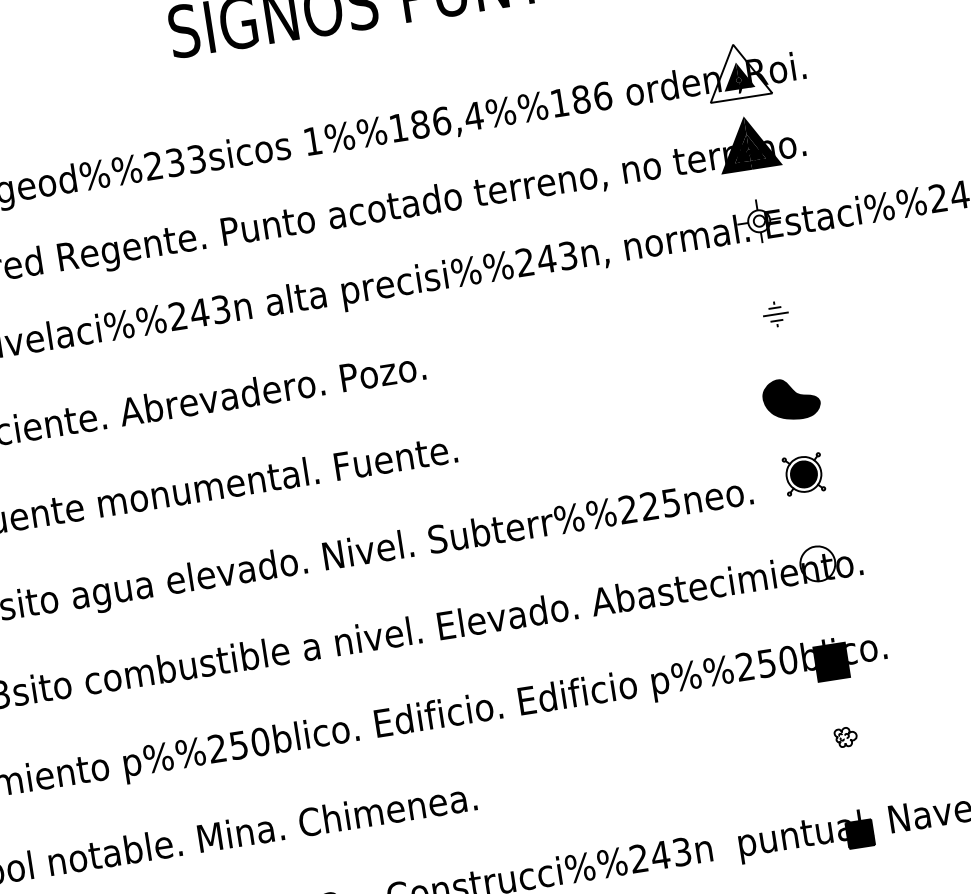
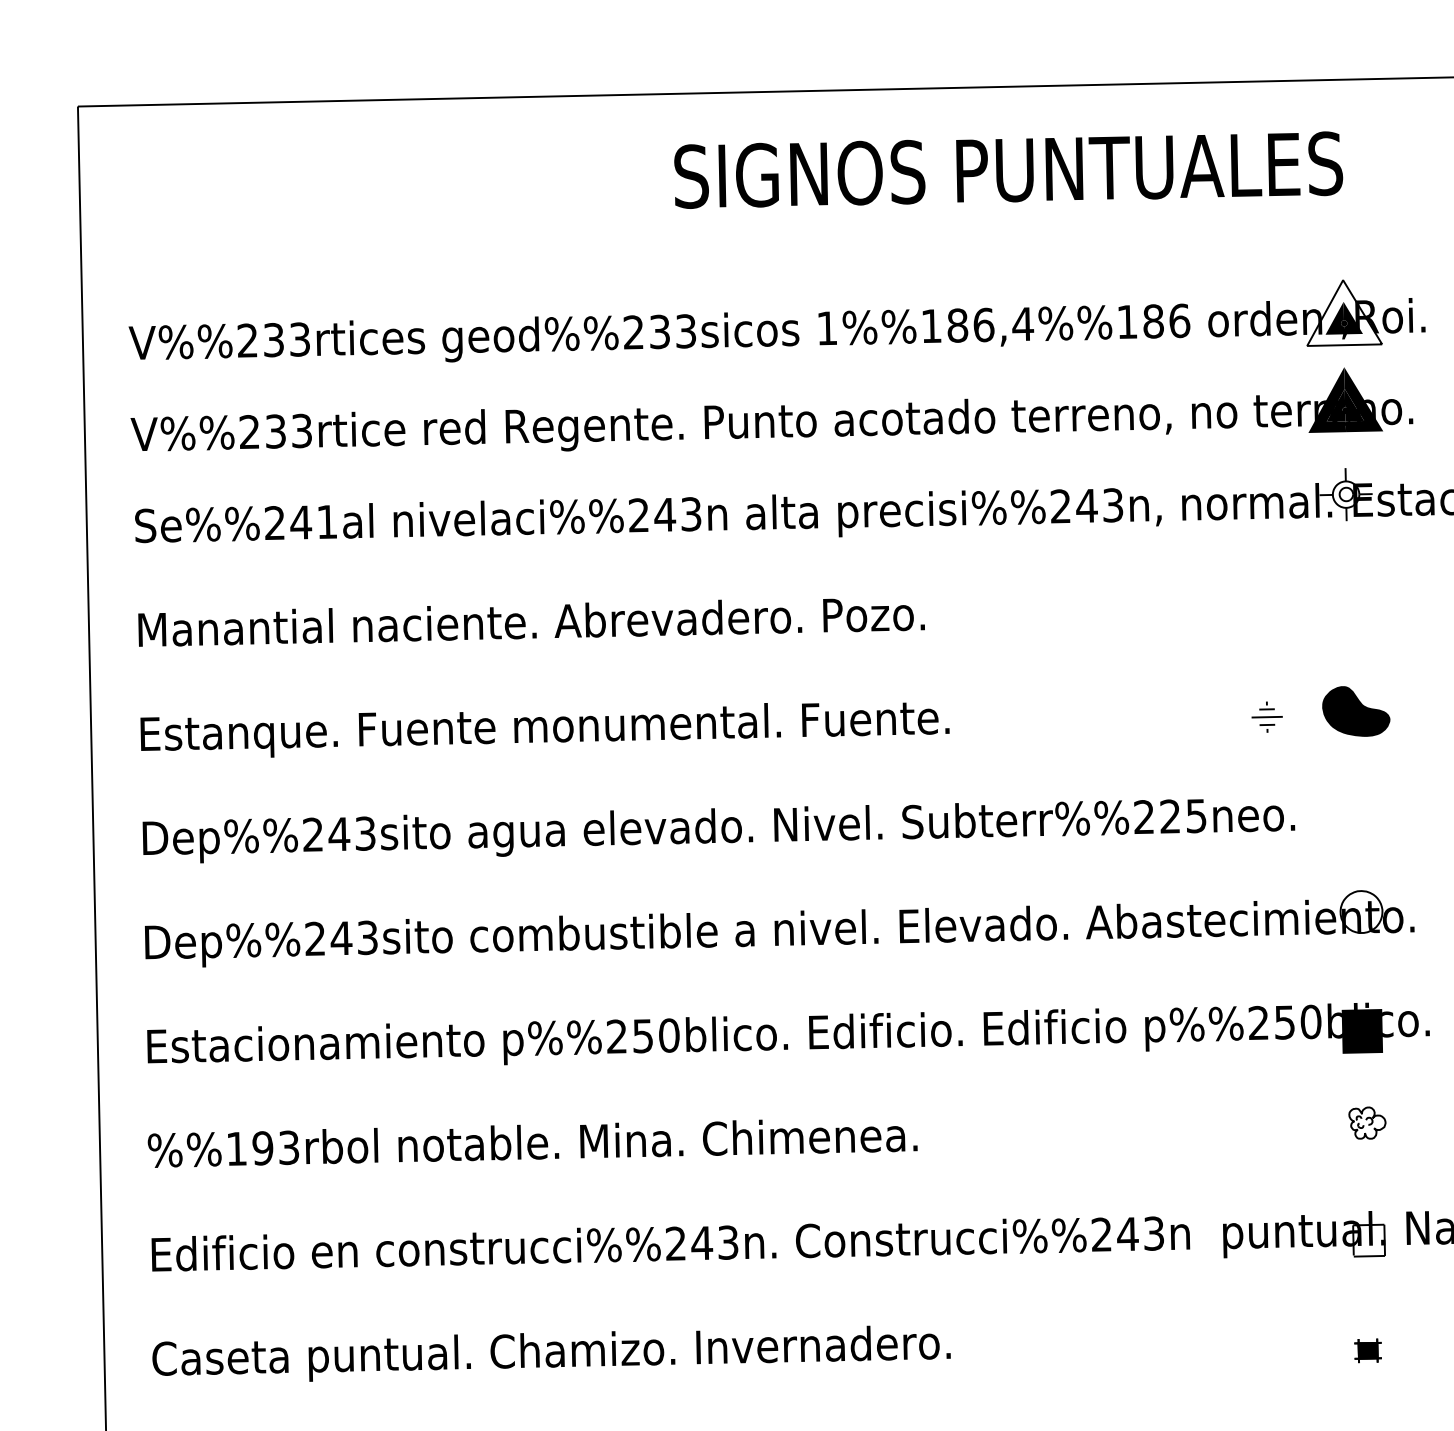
part: (775, 313) -> (1266, 716), moved
part: (804, 474) -> (1359, 803), removed
part: (845, 736) -> (1367, 1122), size x1.4
fill: (860, 833) -> (1369, 1240), removed

